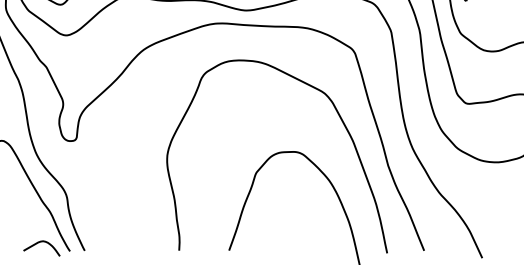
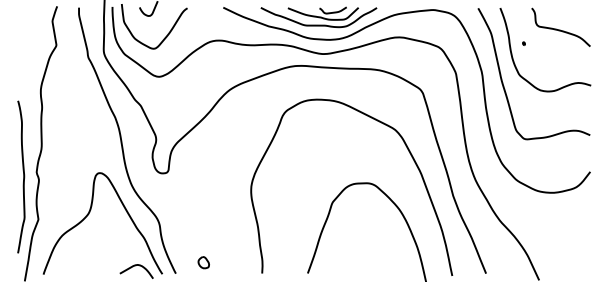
part: (114, 238) -> (203, 262), added

